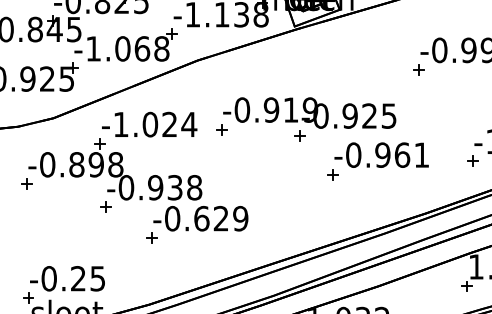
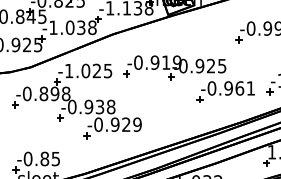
text: (142, 48) -> (81, 27), -1.068 -> -1.038
text: (188, 125) -> (107, 71), -1.024 -> -1.025
part: (377, 160) -> (225, 91), moved
text: (200, 218) -> (114, 124), -0.629 -> -0.929
text: (77, 277) -> (44, 158), -0.25 -> -0.85

